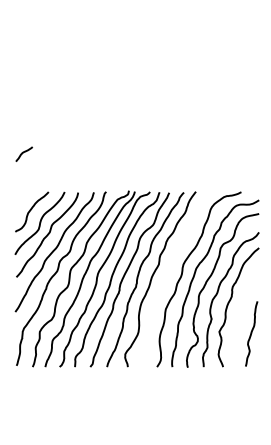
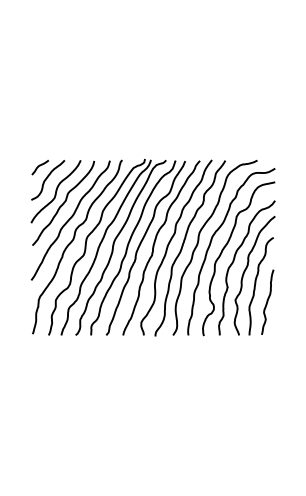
curve: (23, 153) -> (39, 166), moved
curve: (167, 278) -> (183, 246), added
curve: (240, 316) -> (256, 284), added

